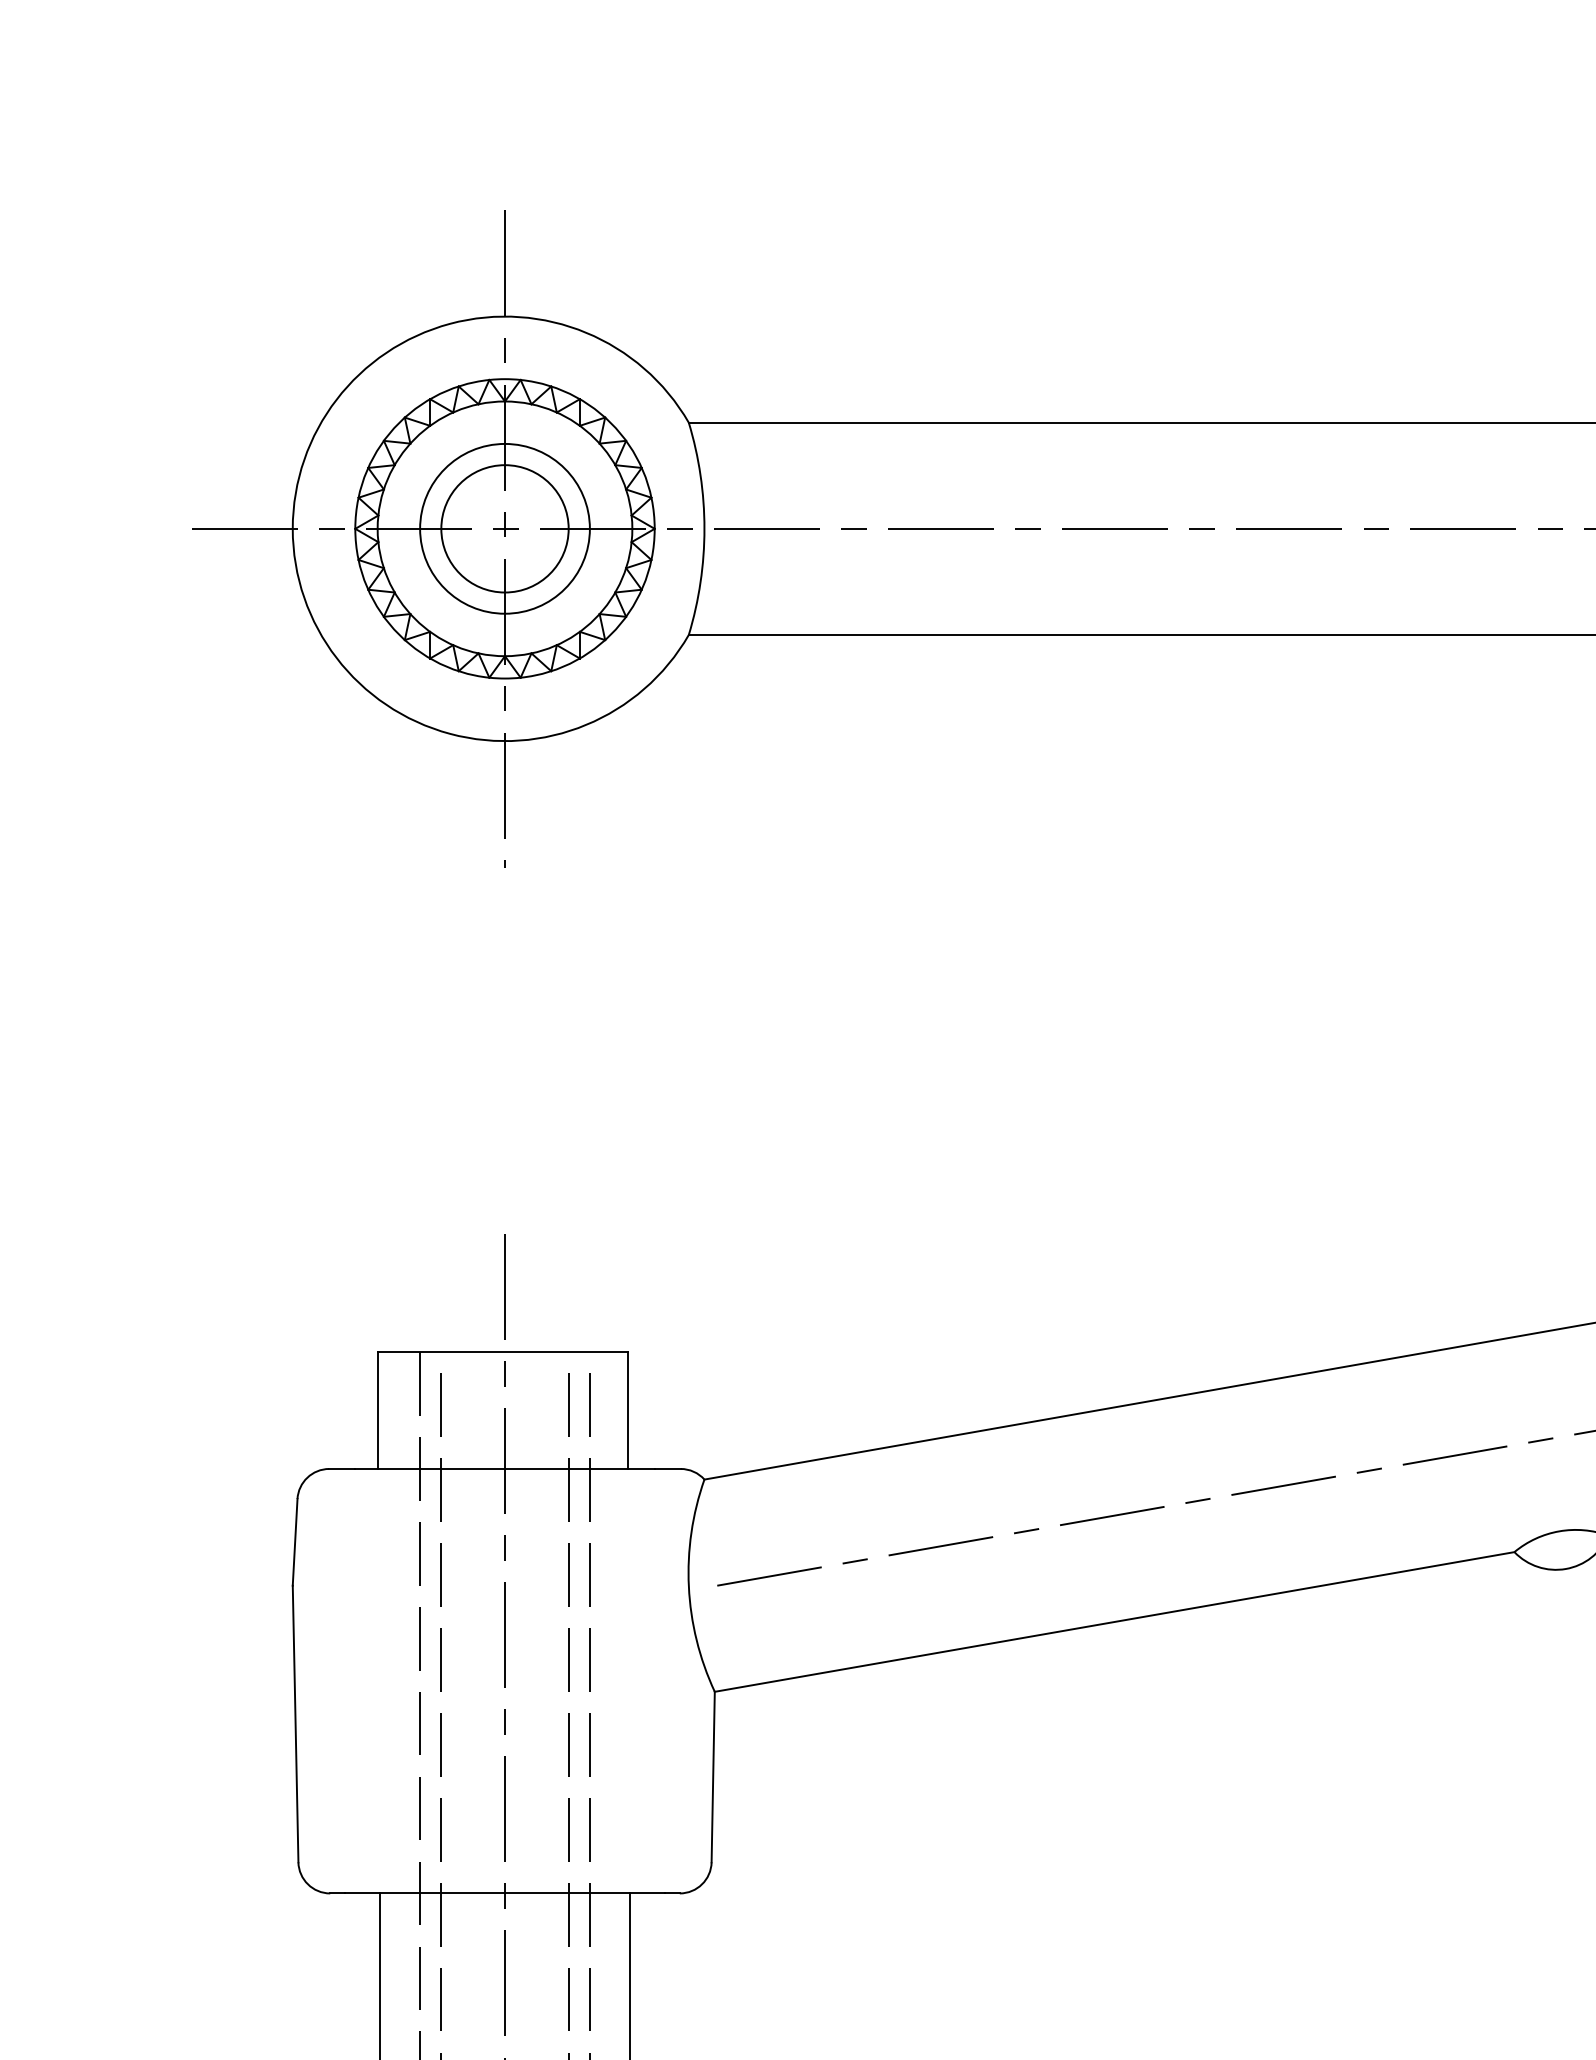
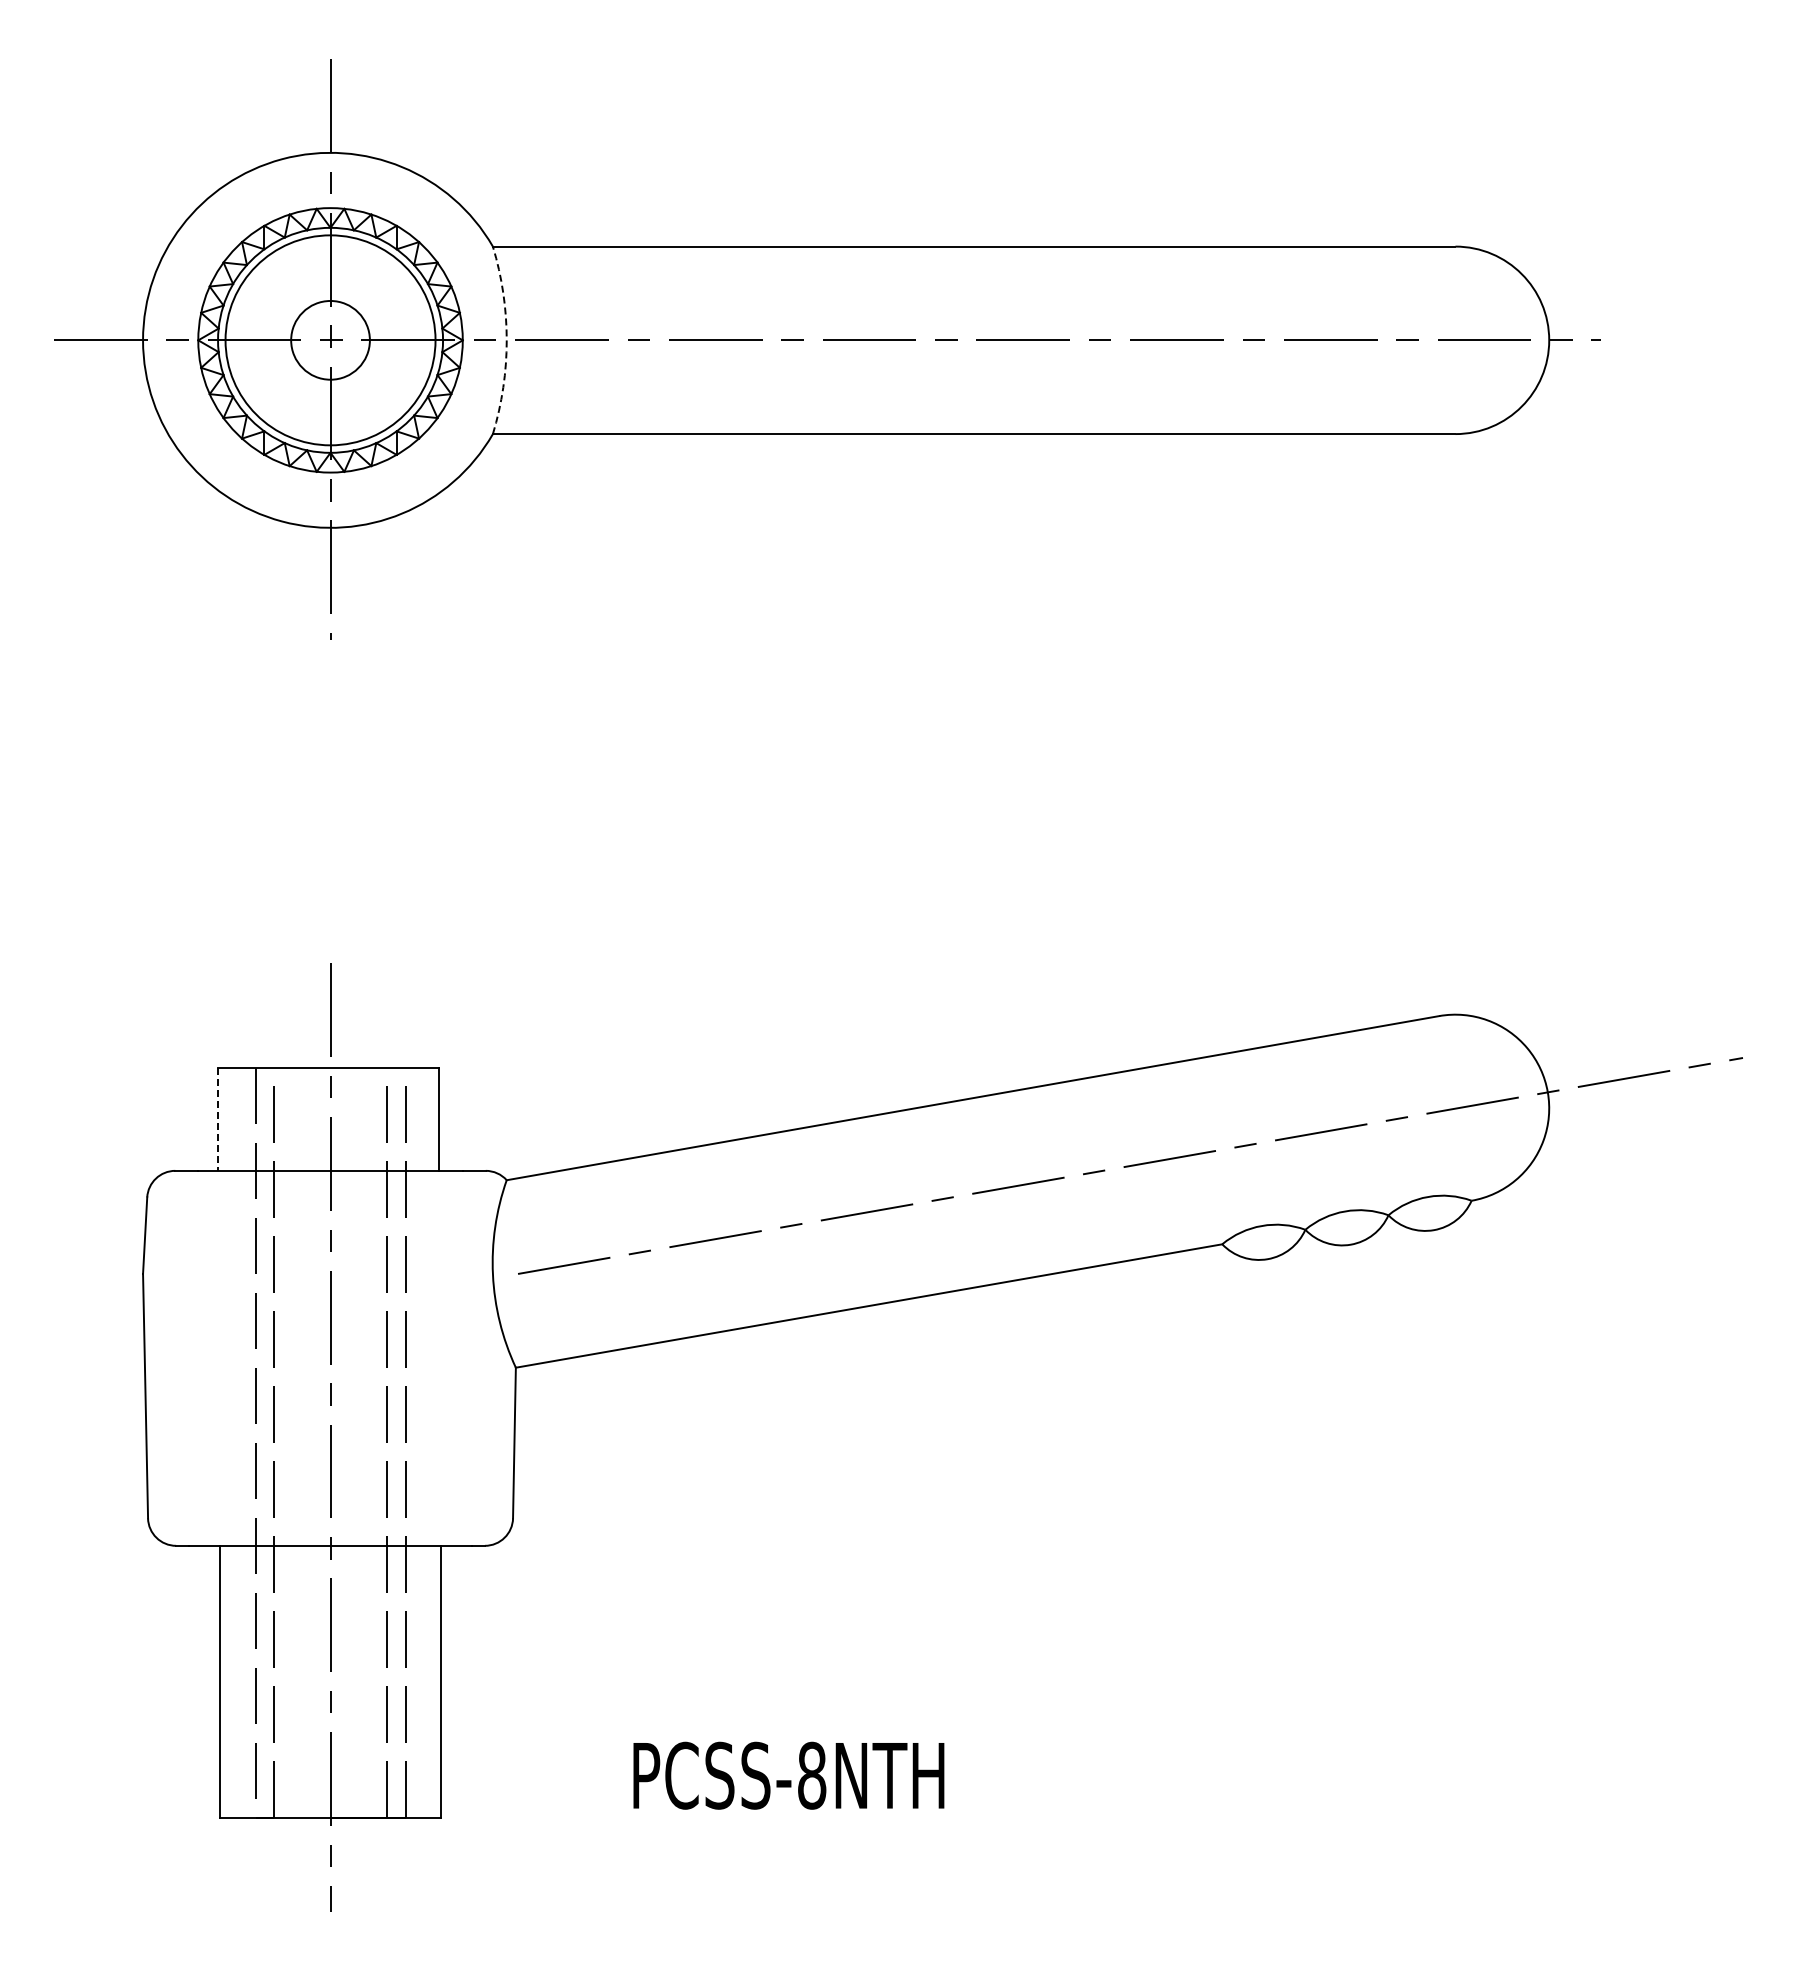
circle: (504, 529) -> (330, 340), size x0.7
circle: (504, 529) -> (330, 340), size x1.4
arc: (704, 529) -> (506, 340), solid -> dashed
line: (378, 1410) -> (218, 1119), solid -> dashed

